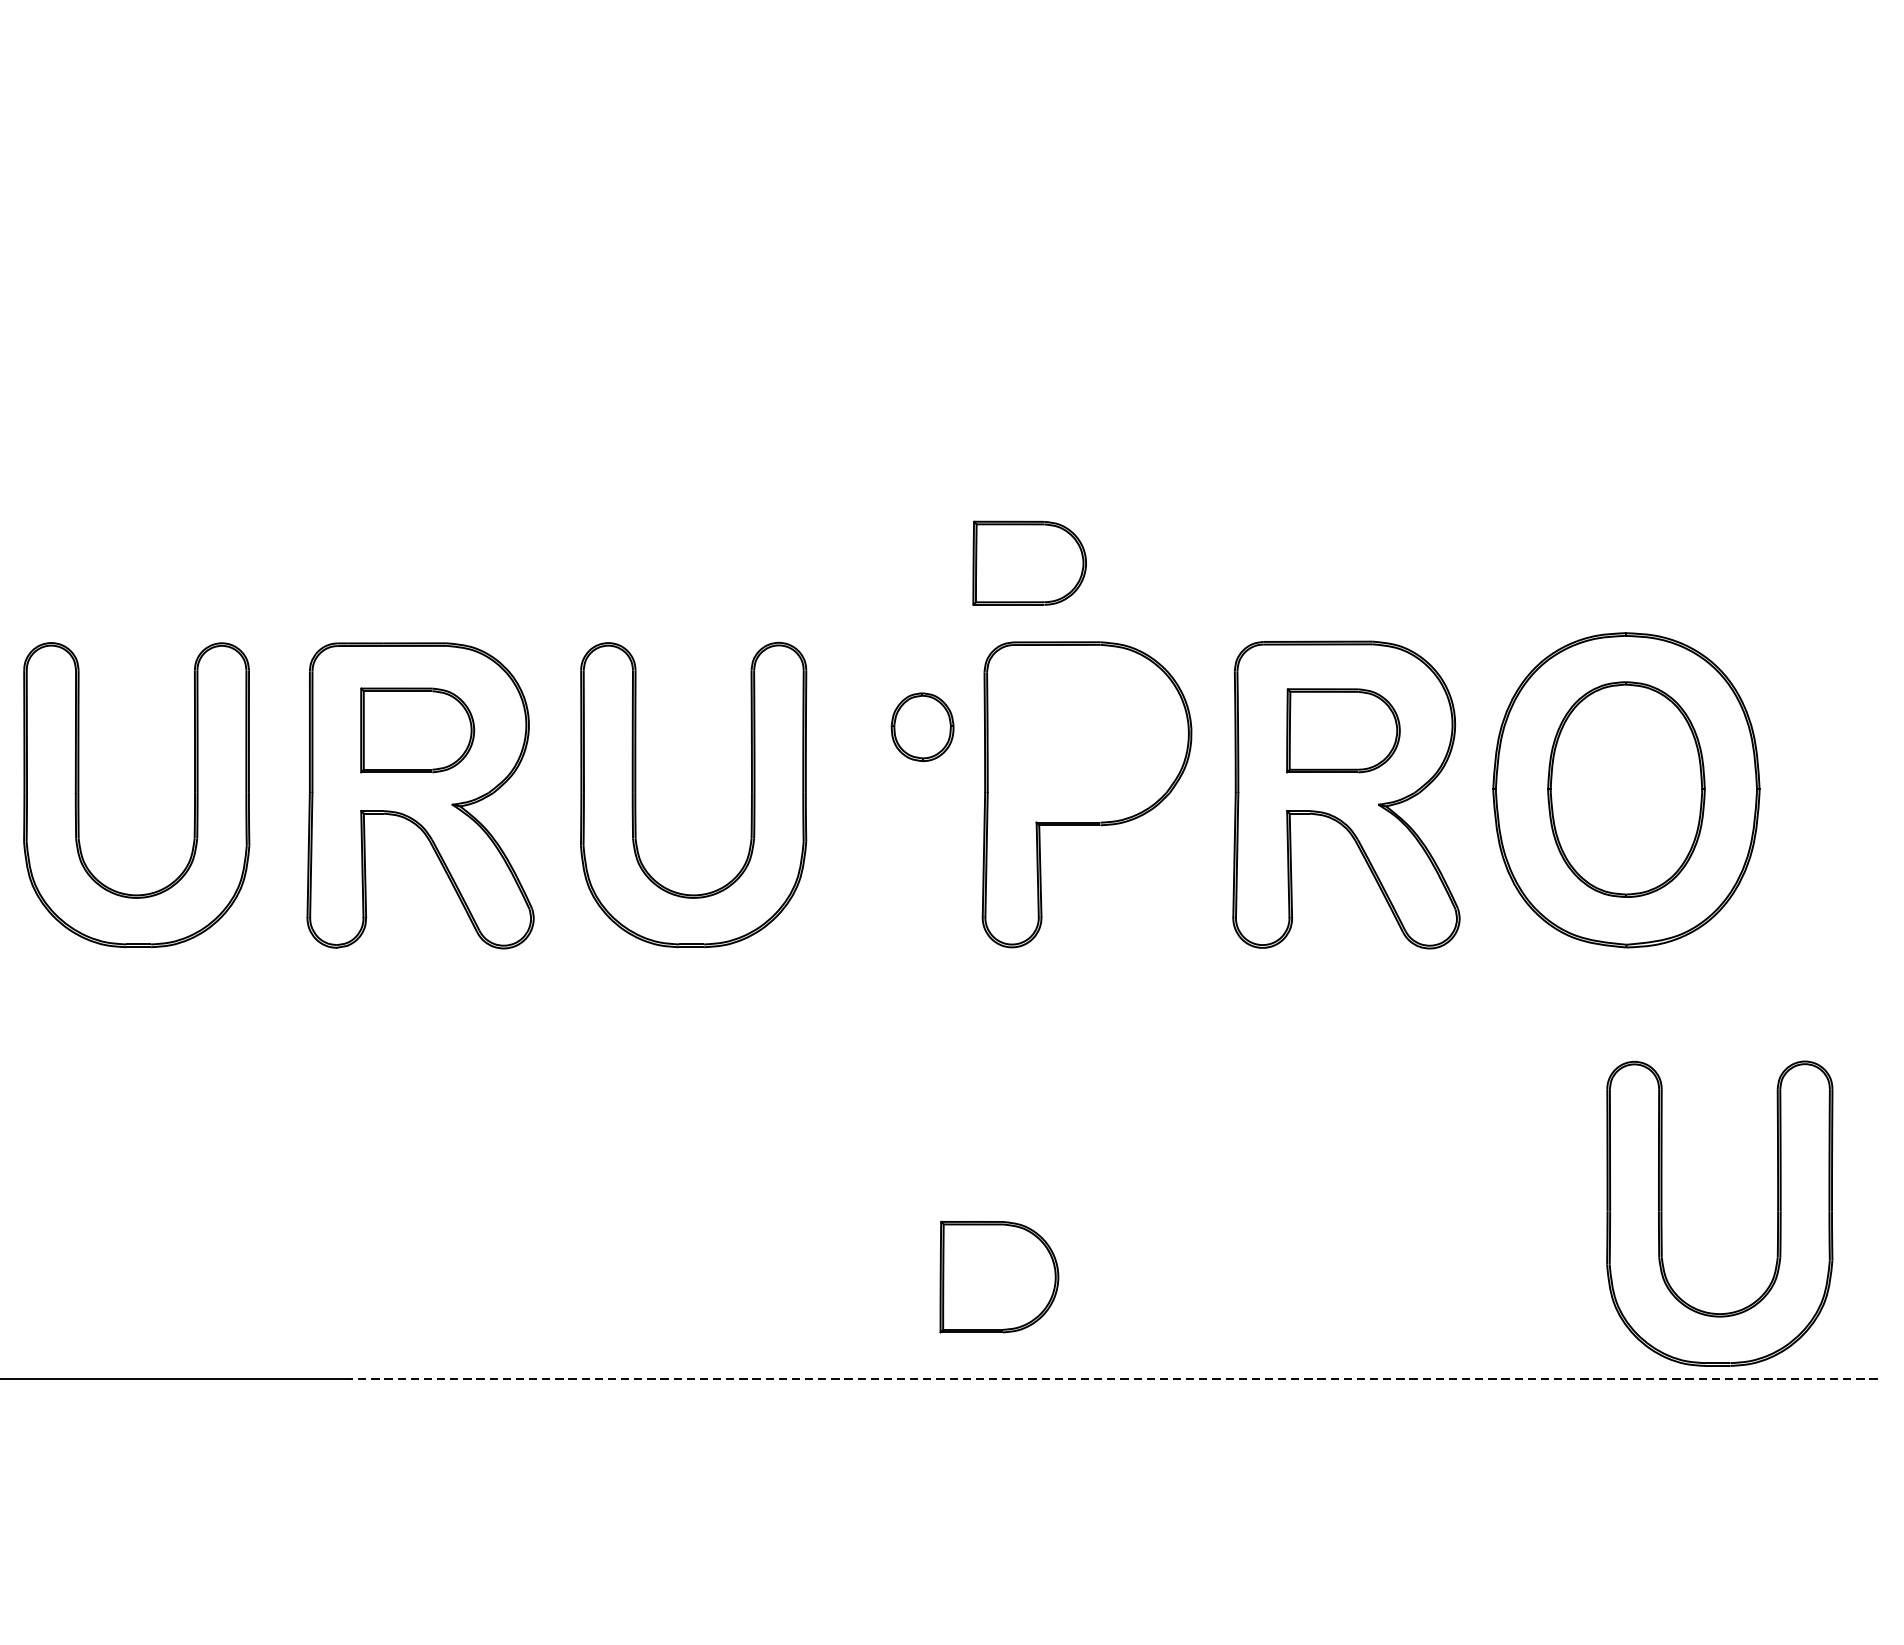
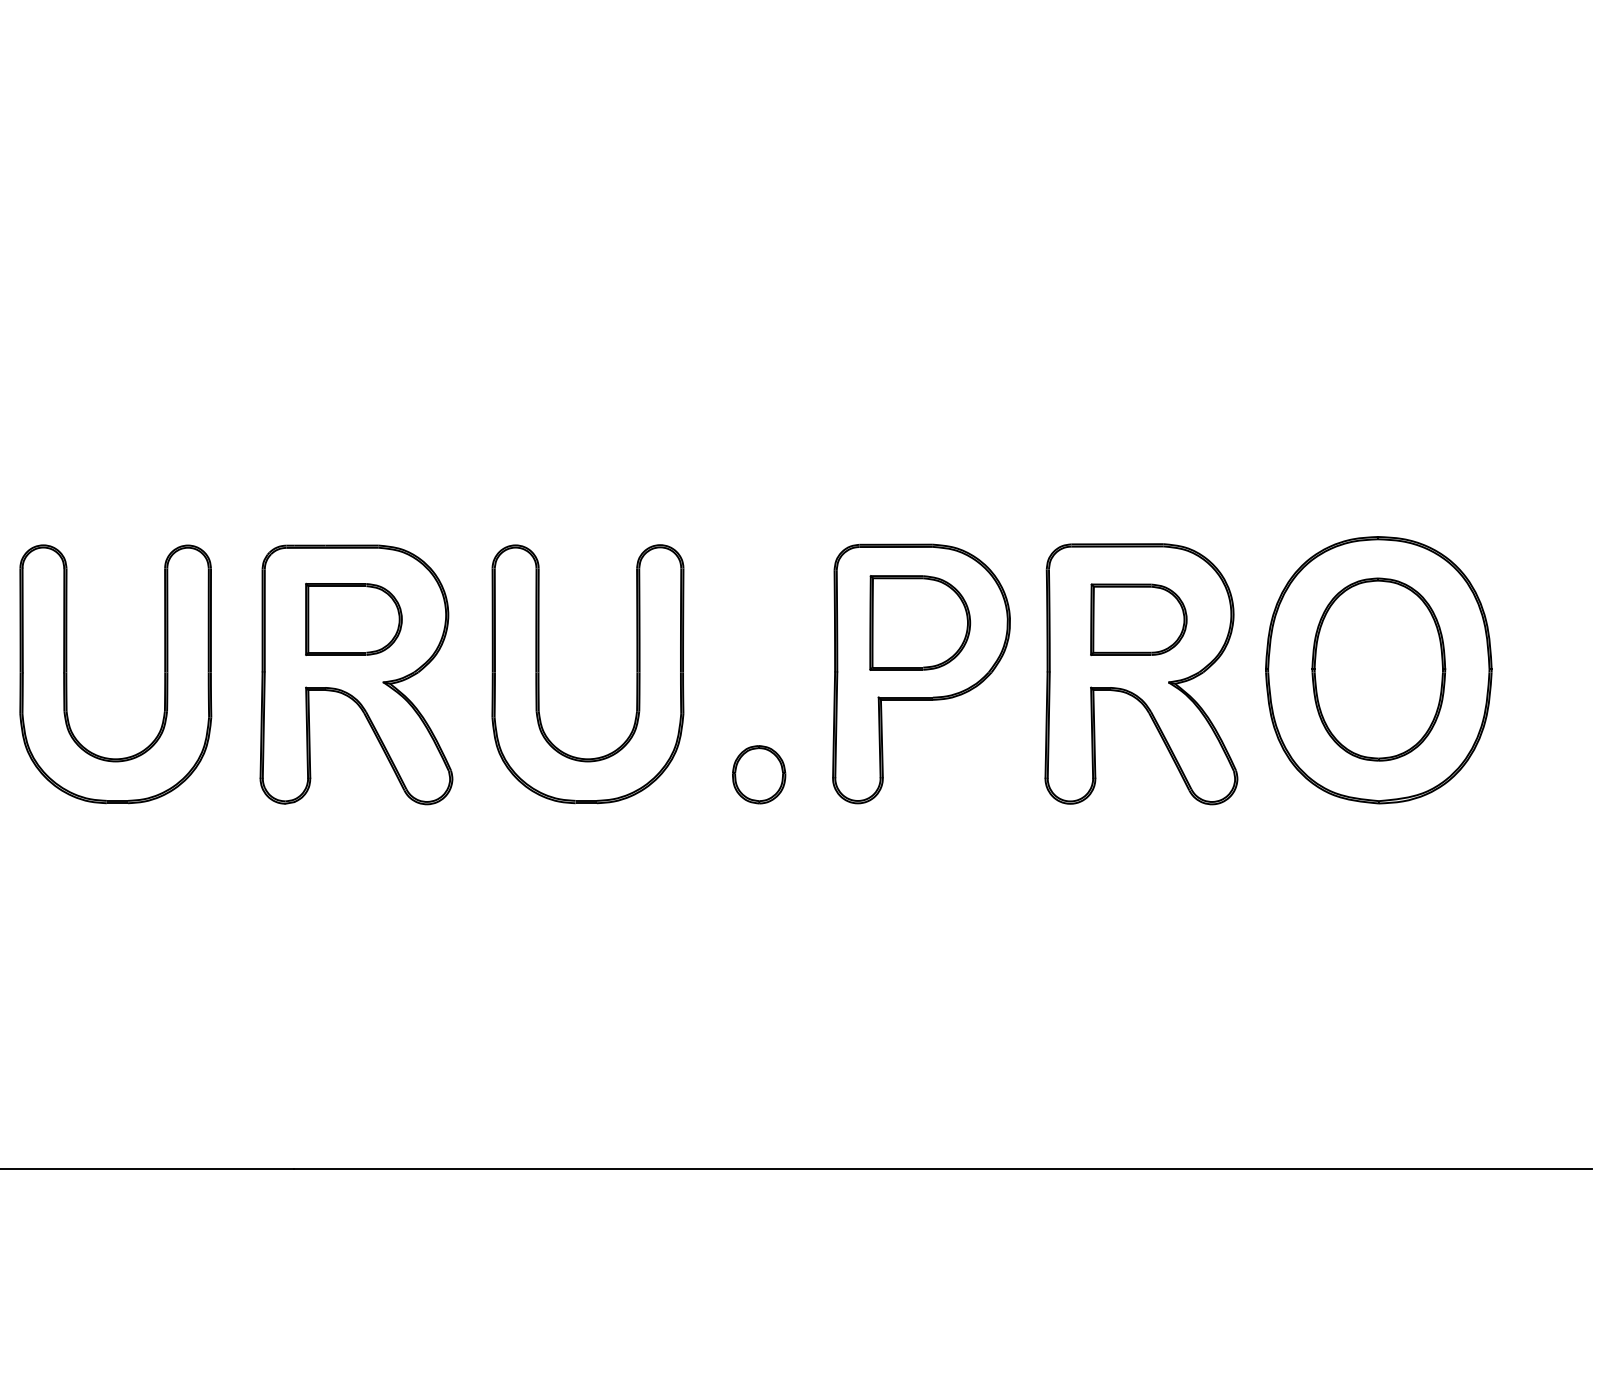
part: (1029, 563) -> (872, 477), removed
part: (923, 726) -> (759, 774), moved
part: (1662, 1214) -> (1409, 1029), removed
part: (999, 1276) -> (920, 622), moved
line: (1113, 1379) -> (943, 1169), dashed -> solid

